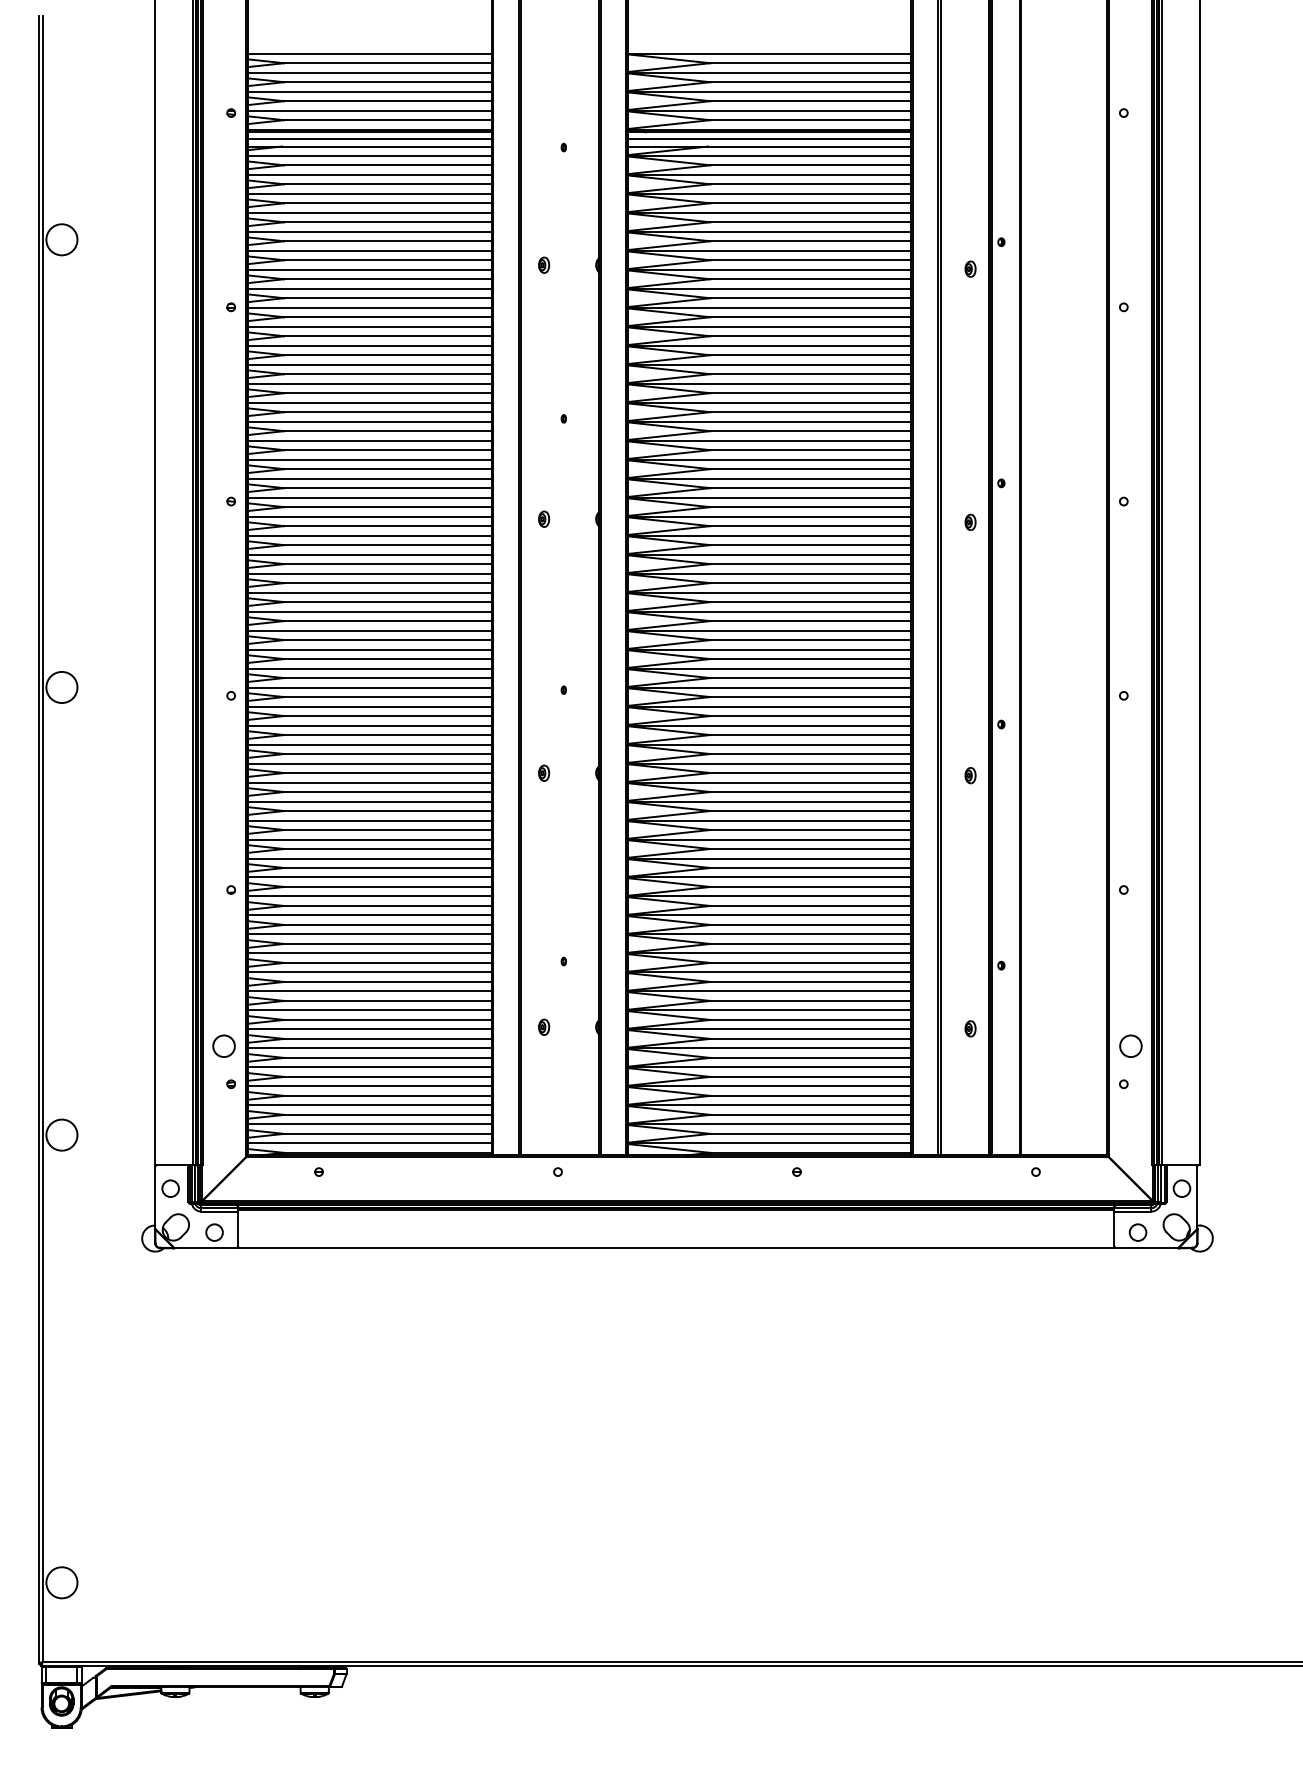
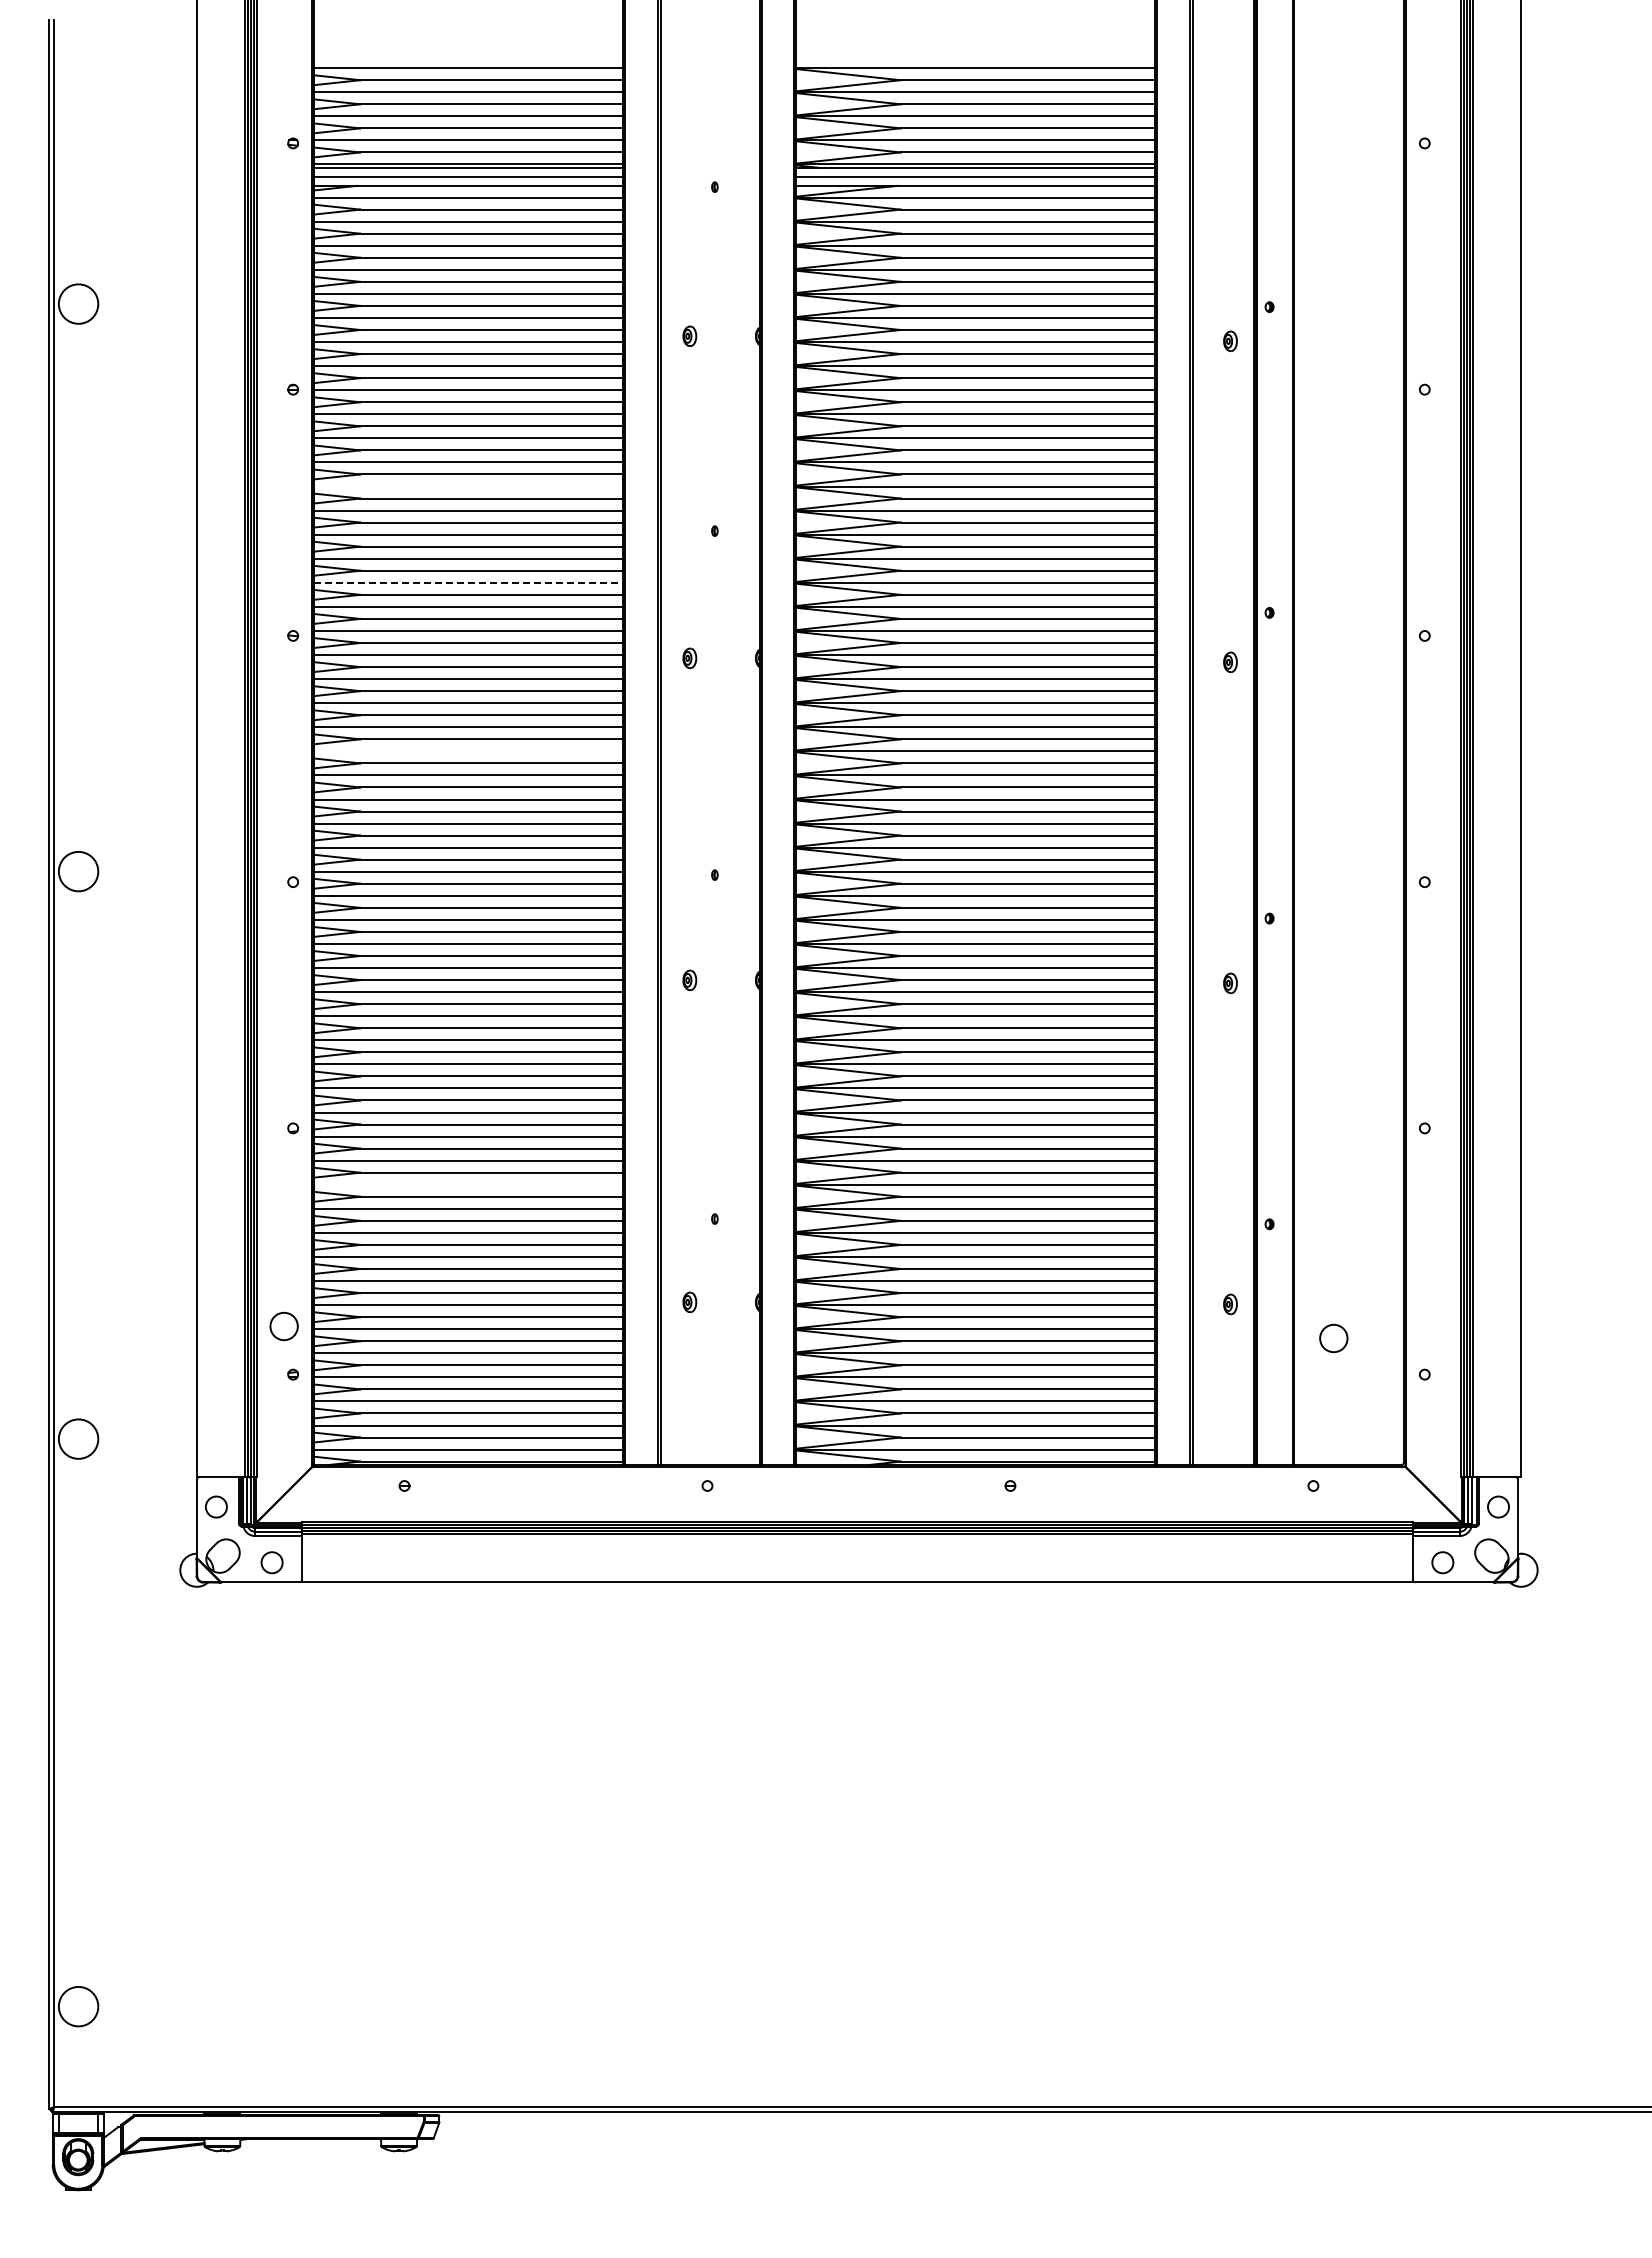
line: (369, 383) -> (468, 486), removed
line: (369, 459) -> (468, 582), solid -> dashed
line: (369, 592) -> (468, 751), removed
line: (369, 934) -> (468, 1184), removed
circle: (1130, 1046) -> (1333, 1338), moved

